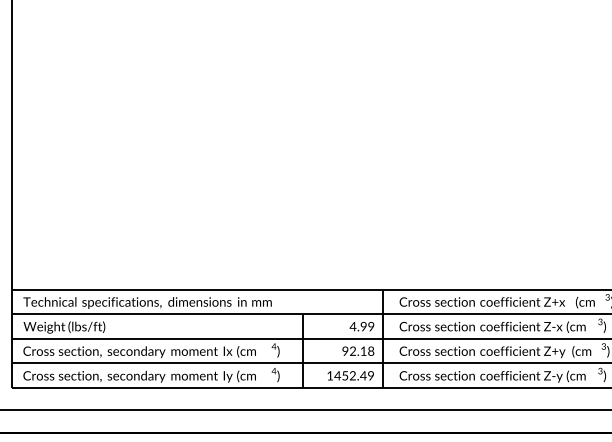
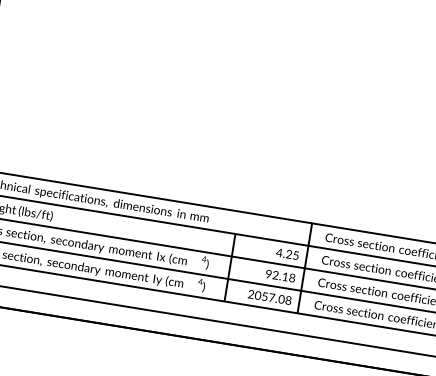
text: (367, 326) -> (292, 254), 4.99 -> 4.25
text: (350, 375) -> (269, 297), 1452.49 -> 2057.08

